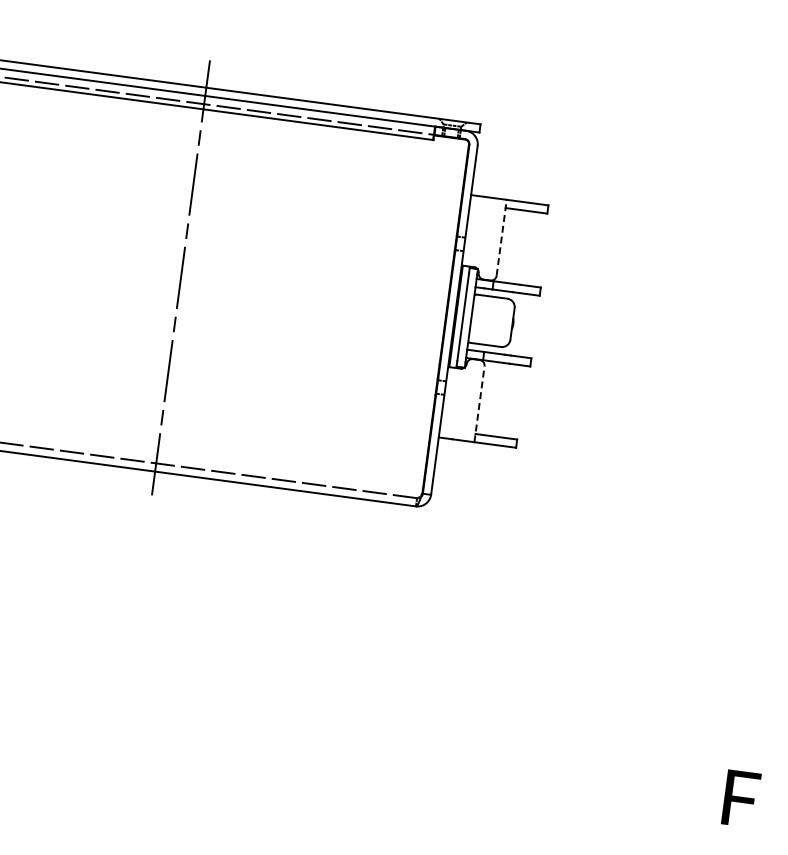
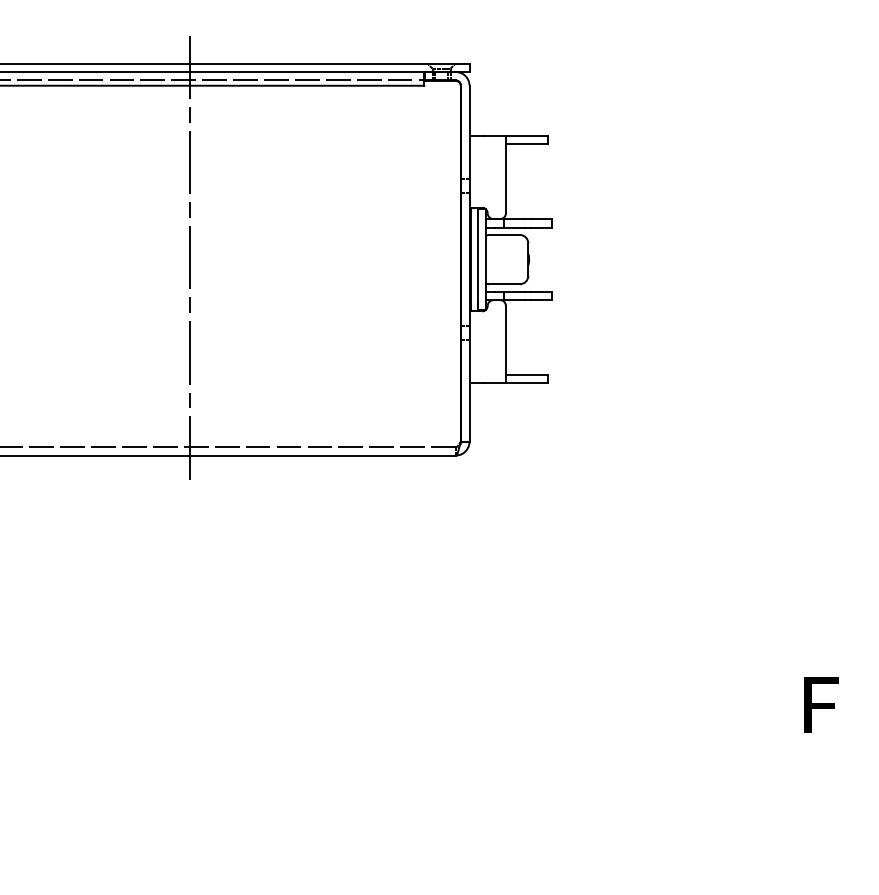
line: (501, 237) -> (505, 174), dashed -> solid
line: (479, 404) -> (505, 344), dashed -> solid

